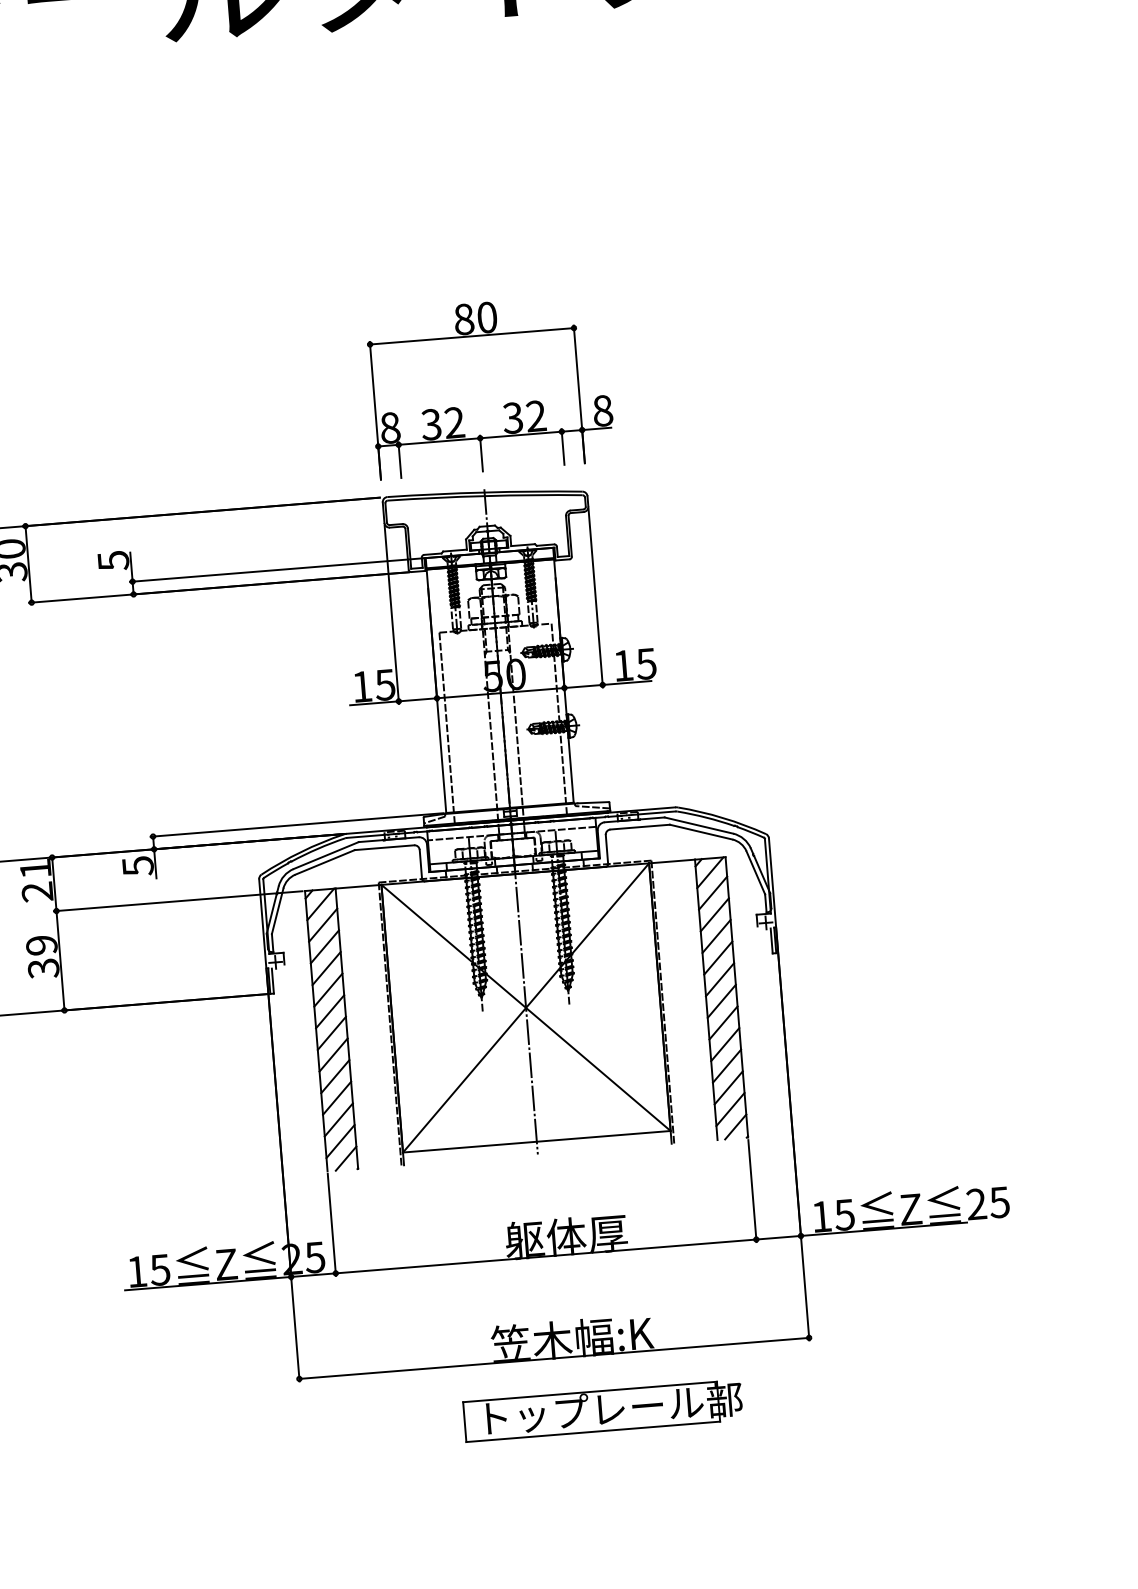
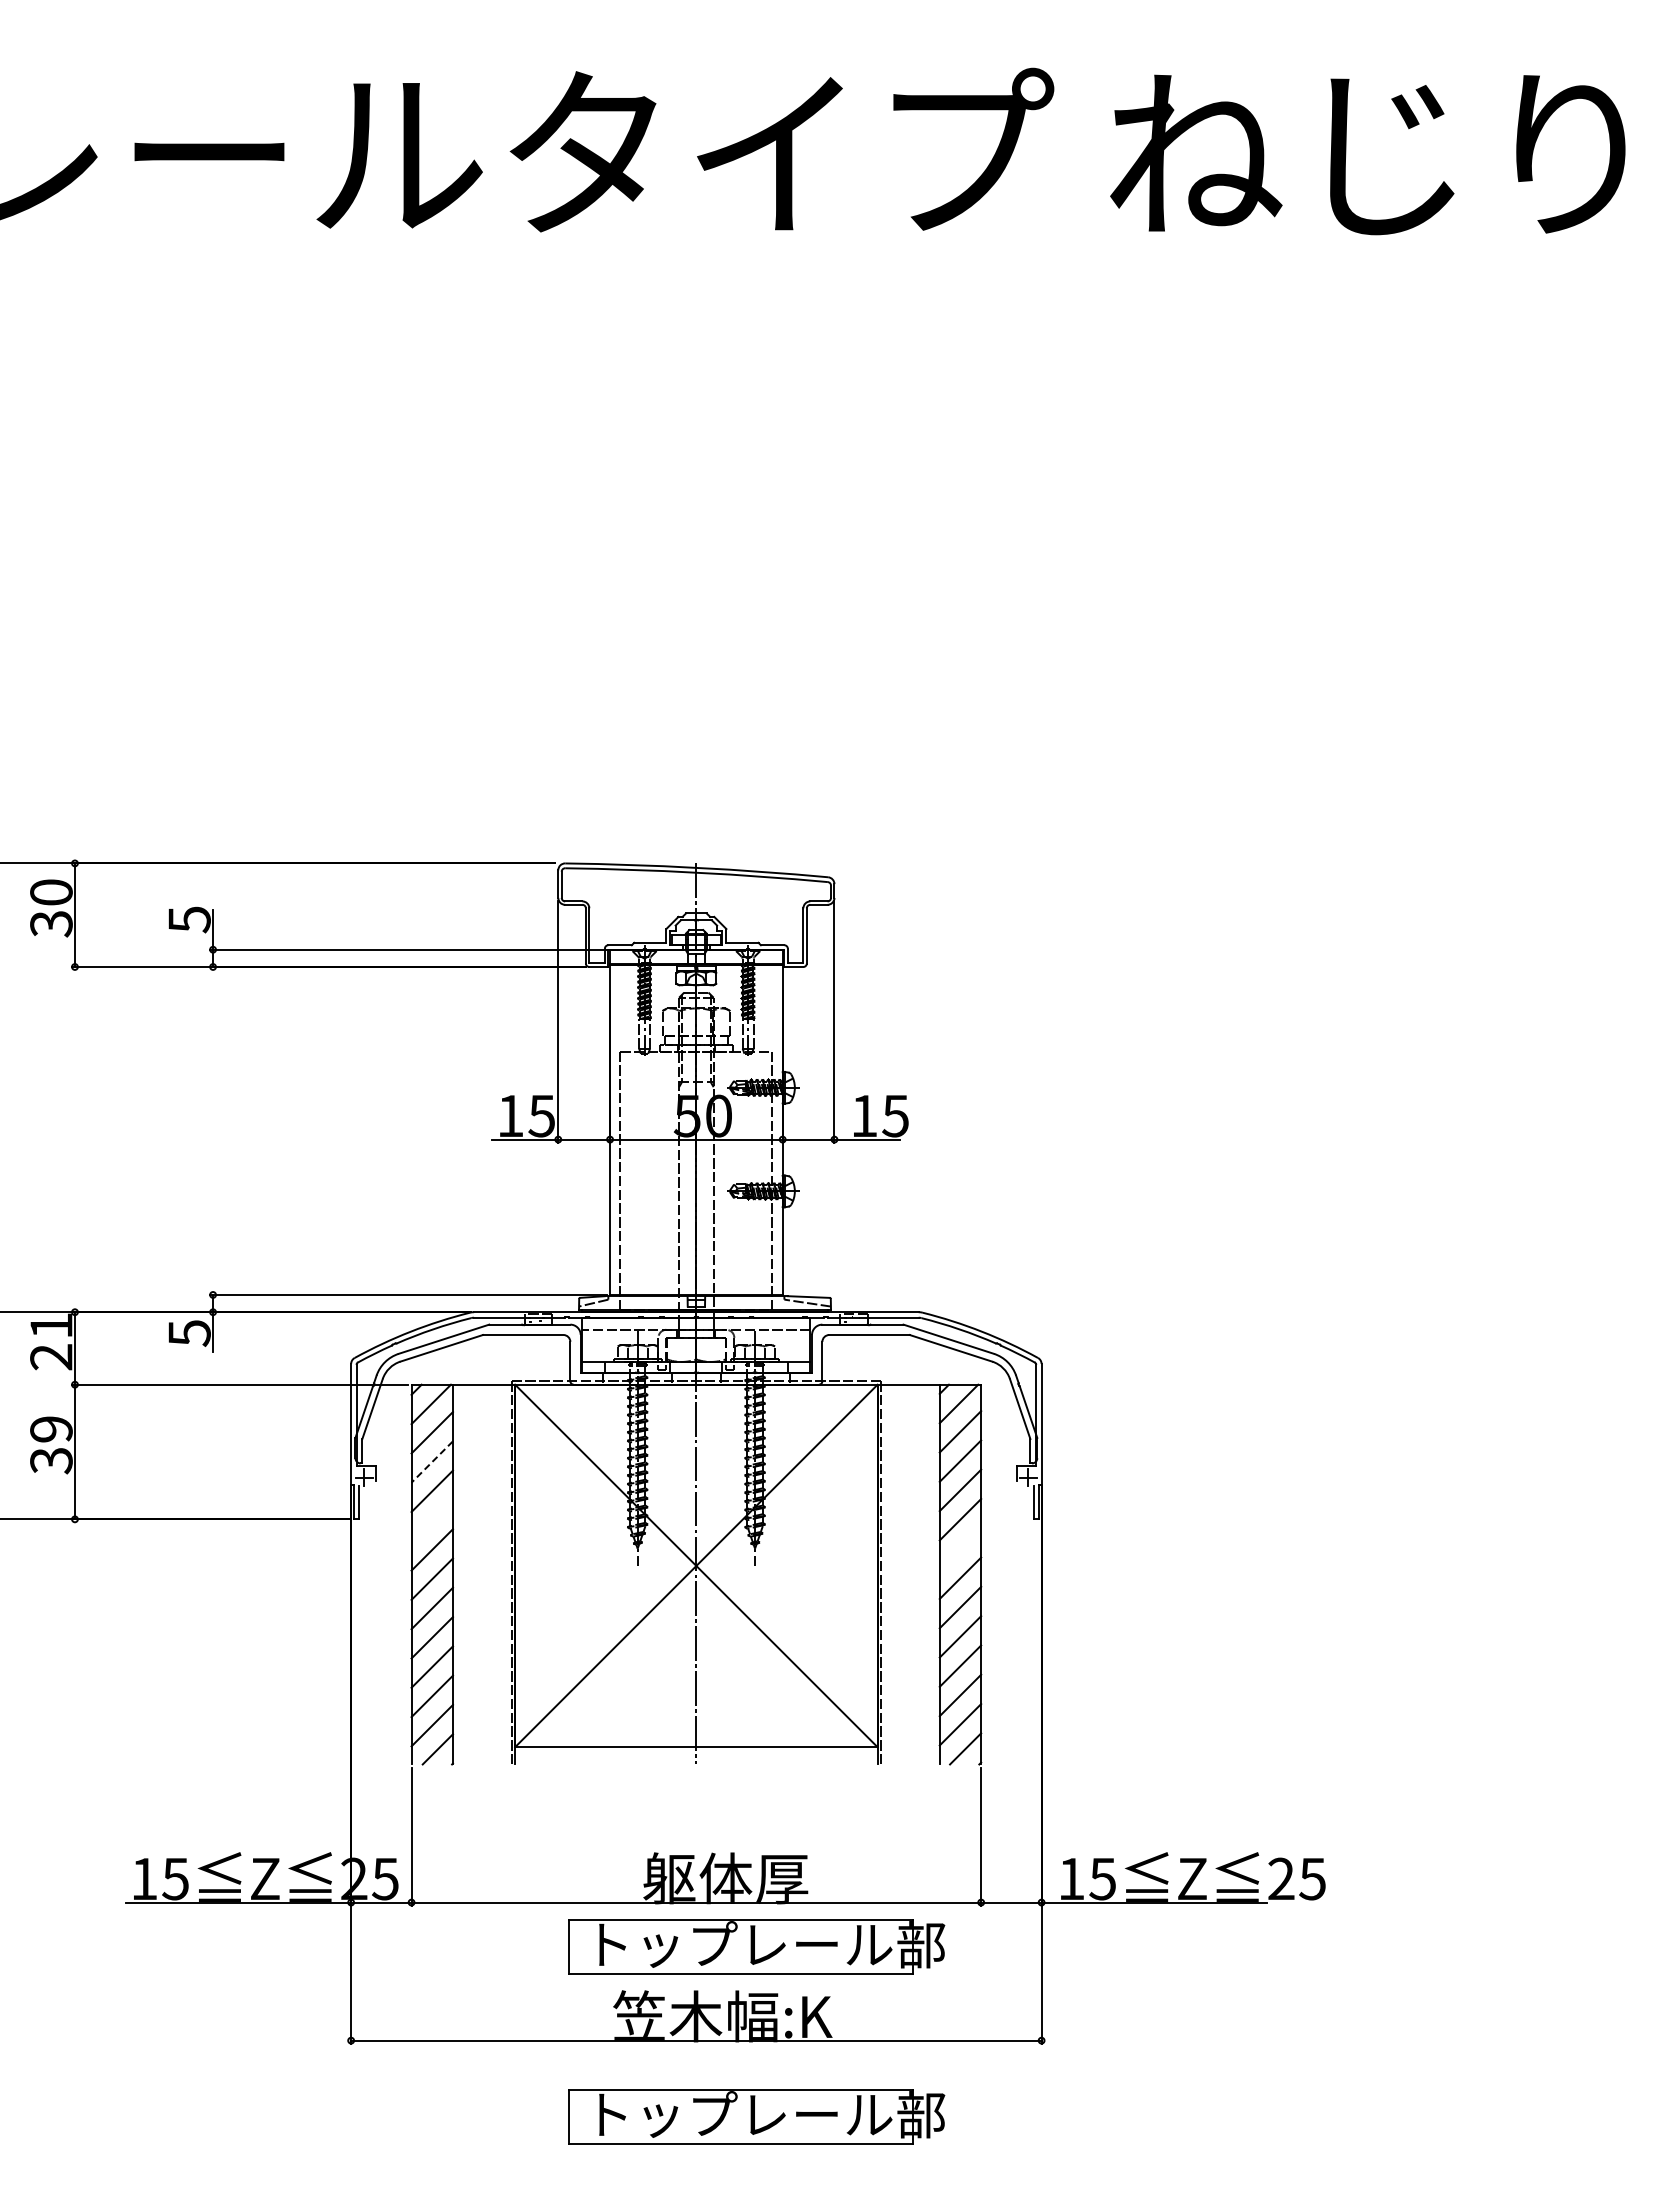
part: (490, 386) -> (715, 725), removed
line: (324, 947) -> (431, 1462), solid -> dashed
line: (720, 979) -> (960, 1548), removed
line: (327, 990) -> (431, 1520), removed
part: (593, 1285) -> (756, 1946), added

